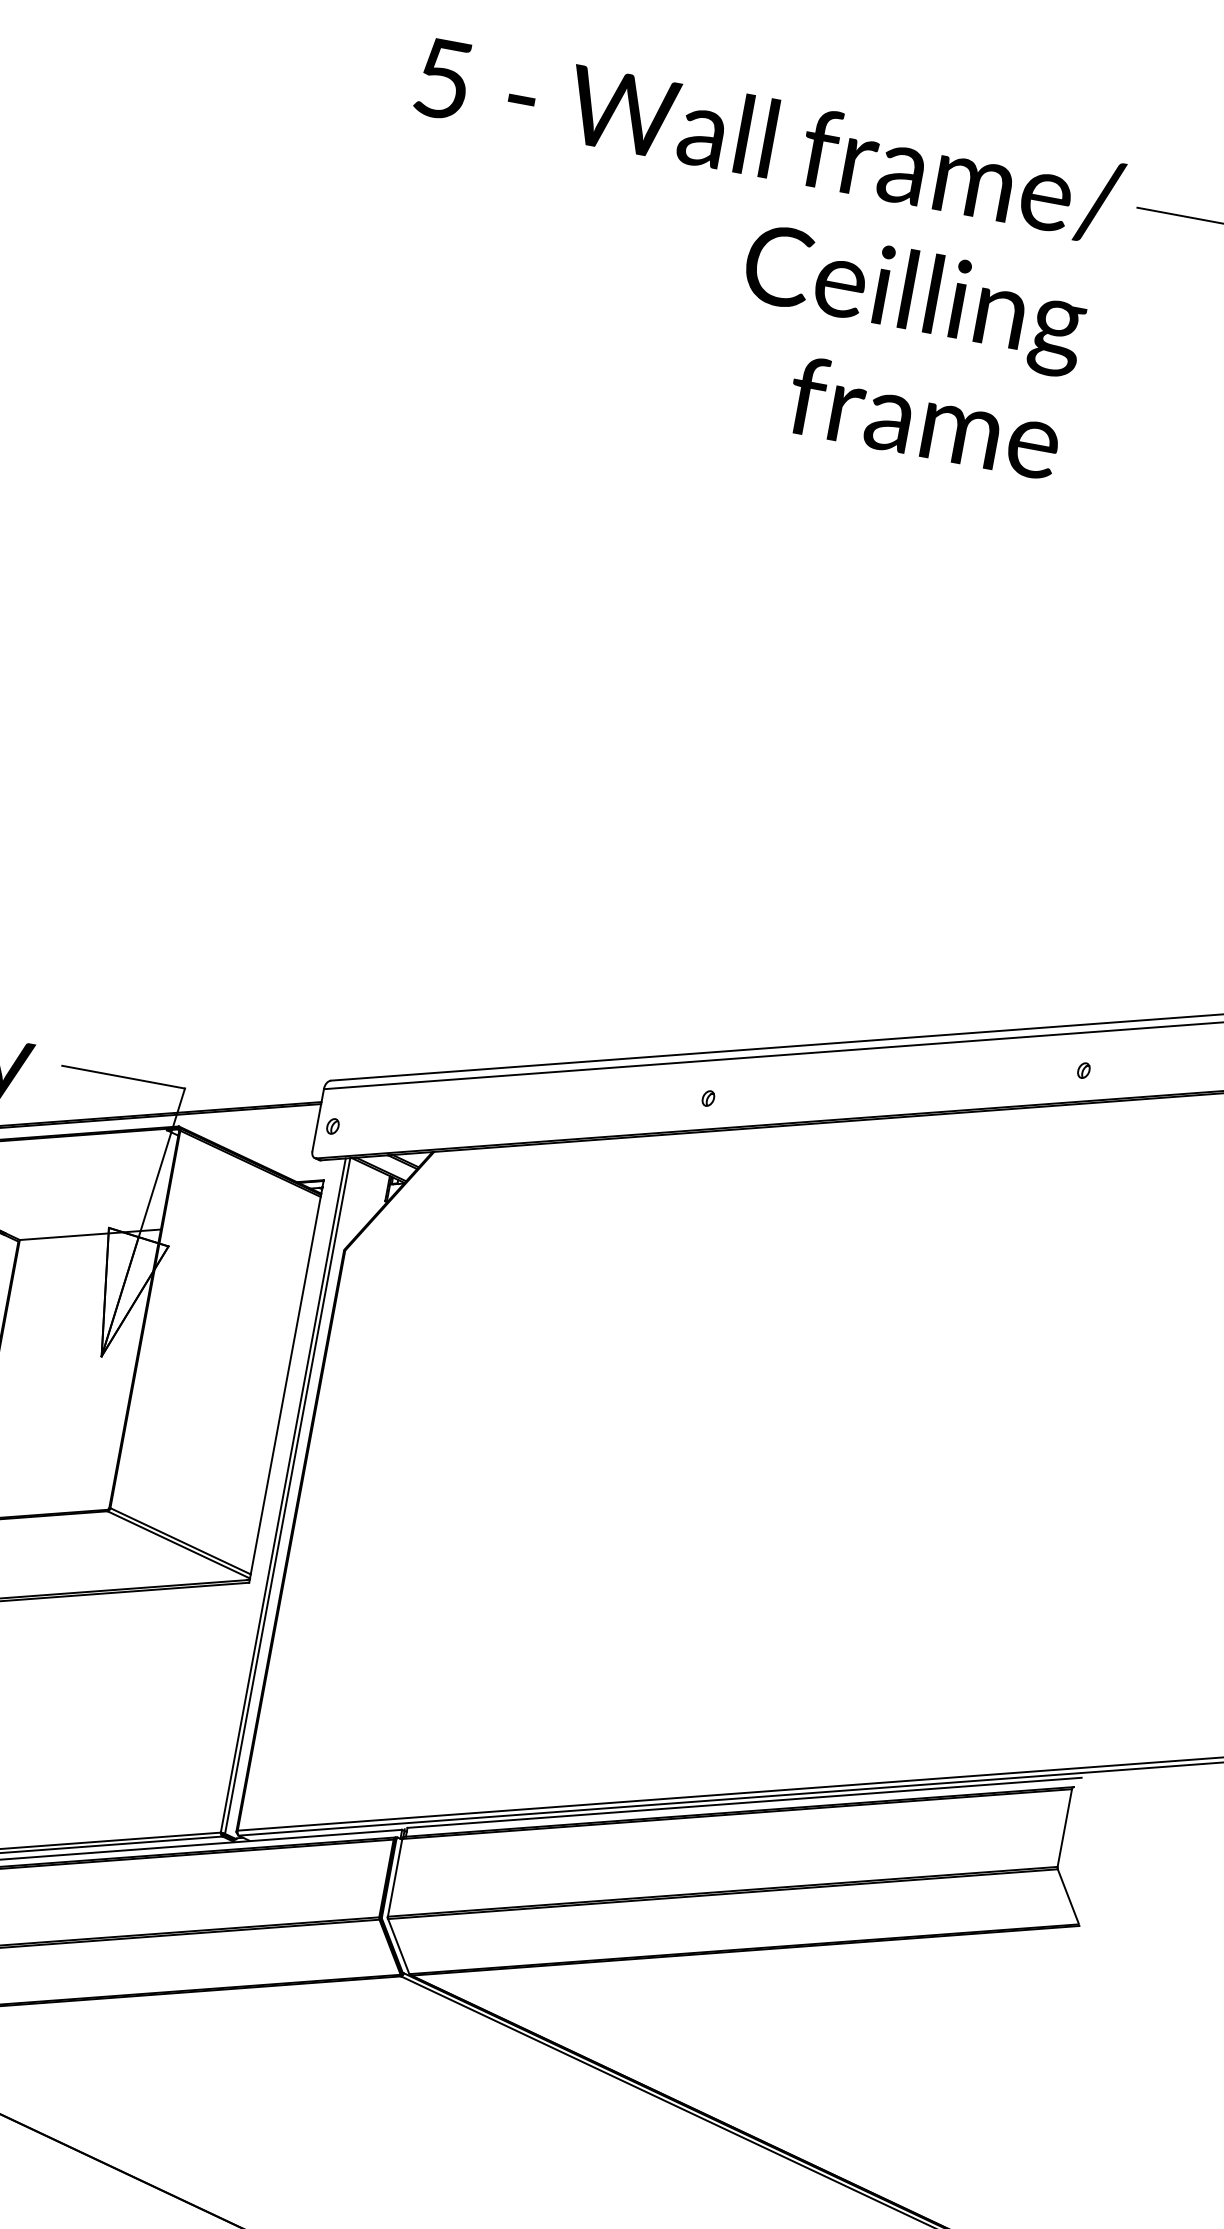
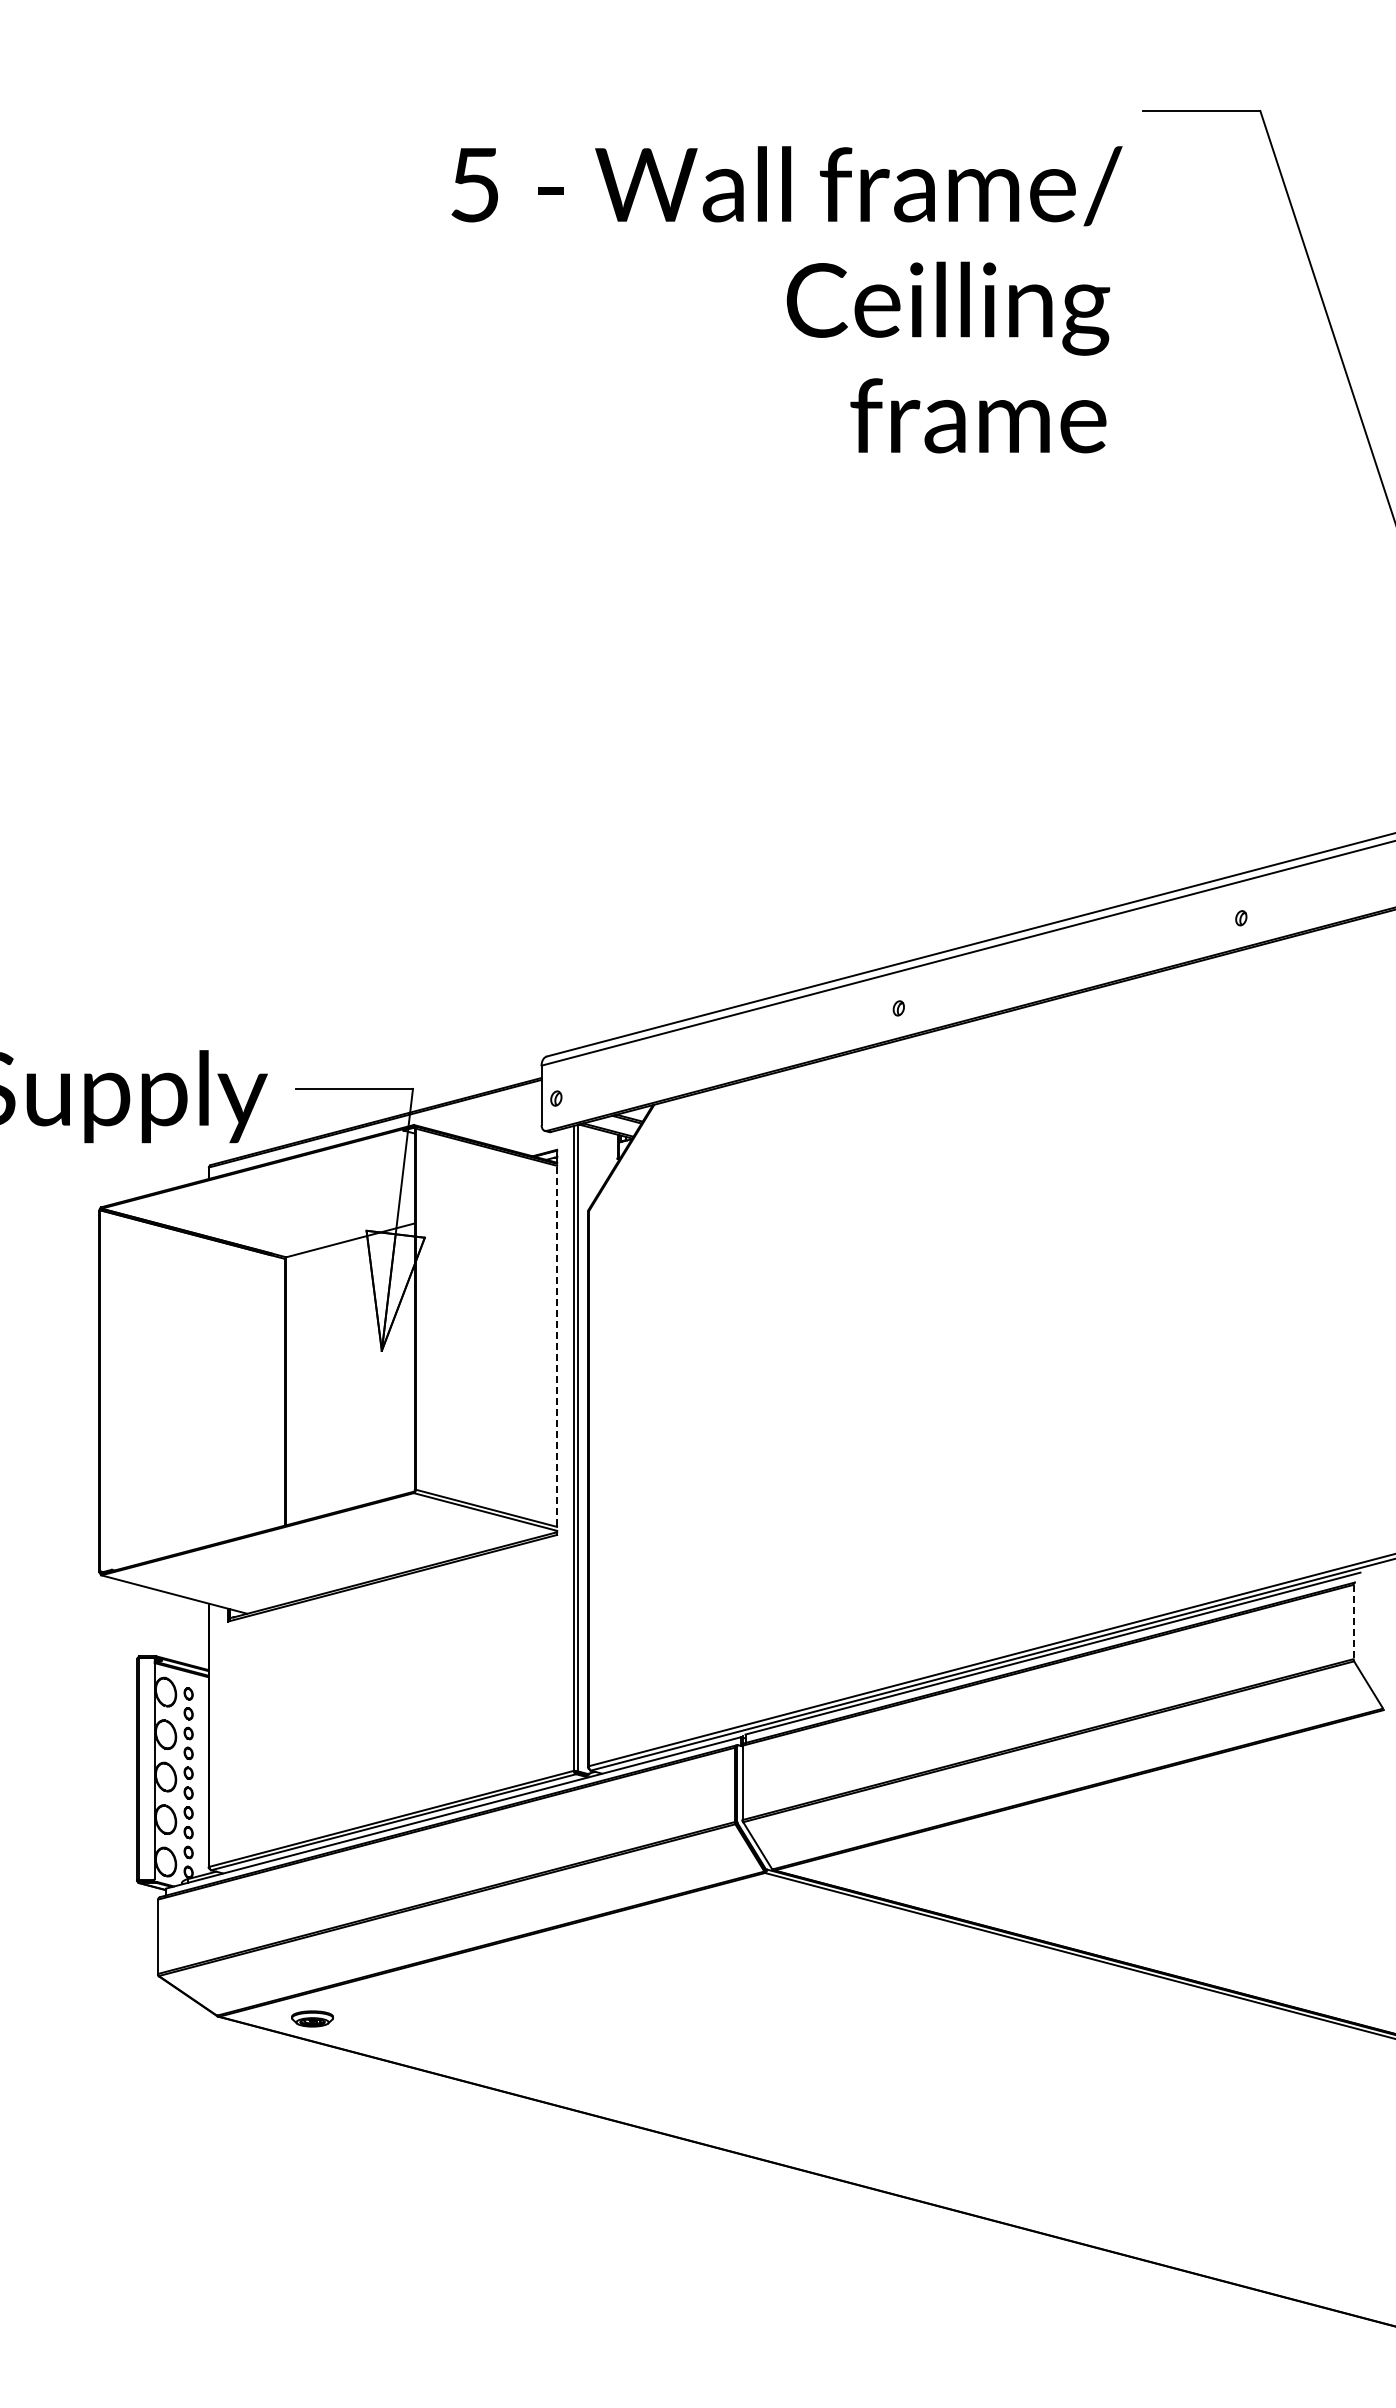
text: (746, 259) -> (786, 299), moved
line: (286, 1383) -> (557, 1344), solid -> dashed
line: (1064, 1828) -> (1353, 1622), solid -> dashed

